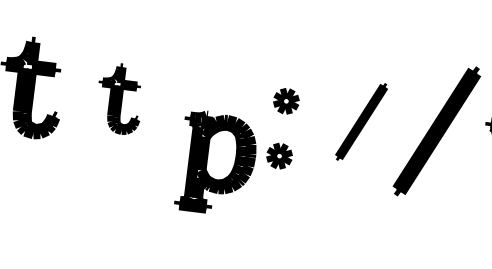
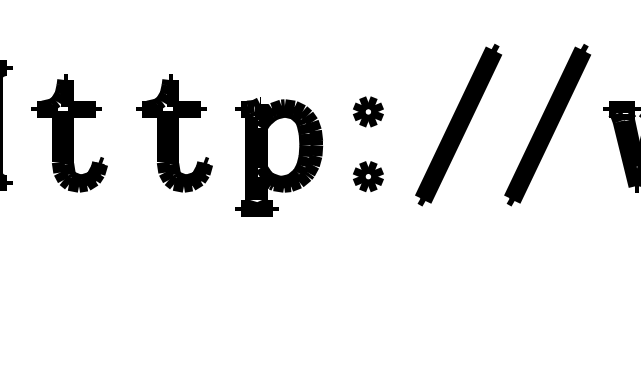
part: (119, 99) -> (174, 133), size x1.43
part: (361, 121) -> (458, 124), size x1.67
part: (217, 162) -> (279, 156), moved

